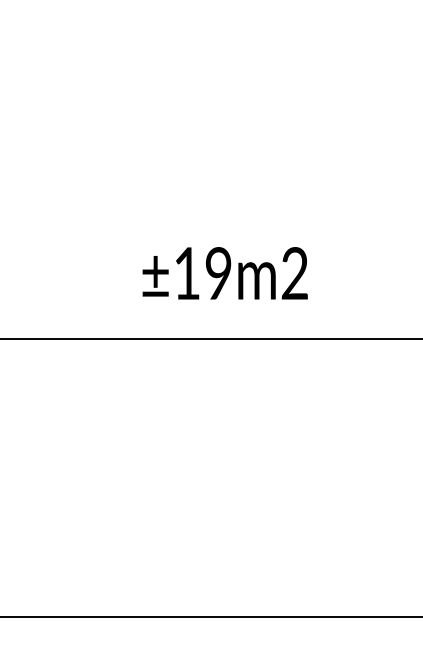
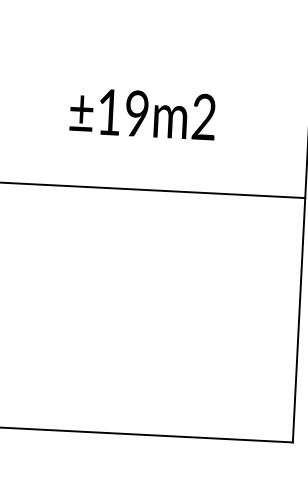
text: (224, 273) -> (142, 113), moved

